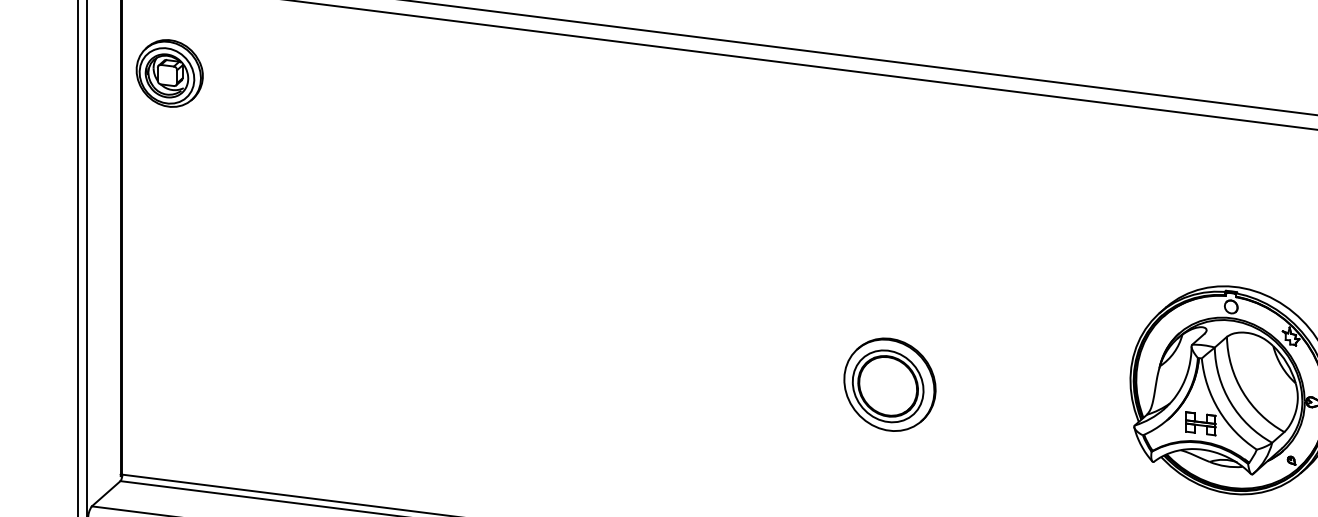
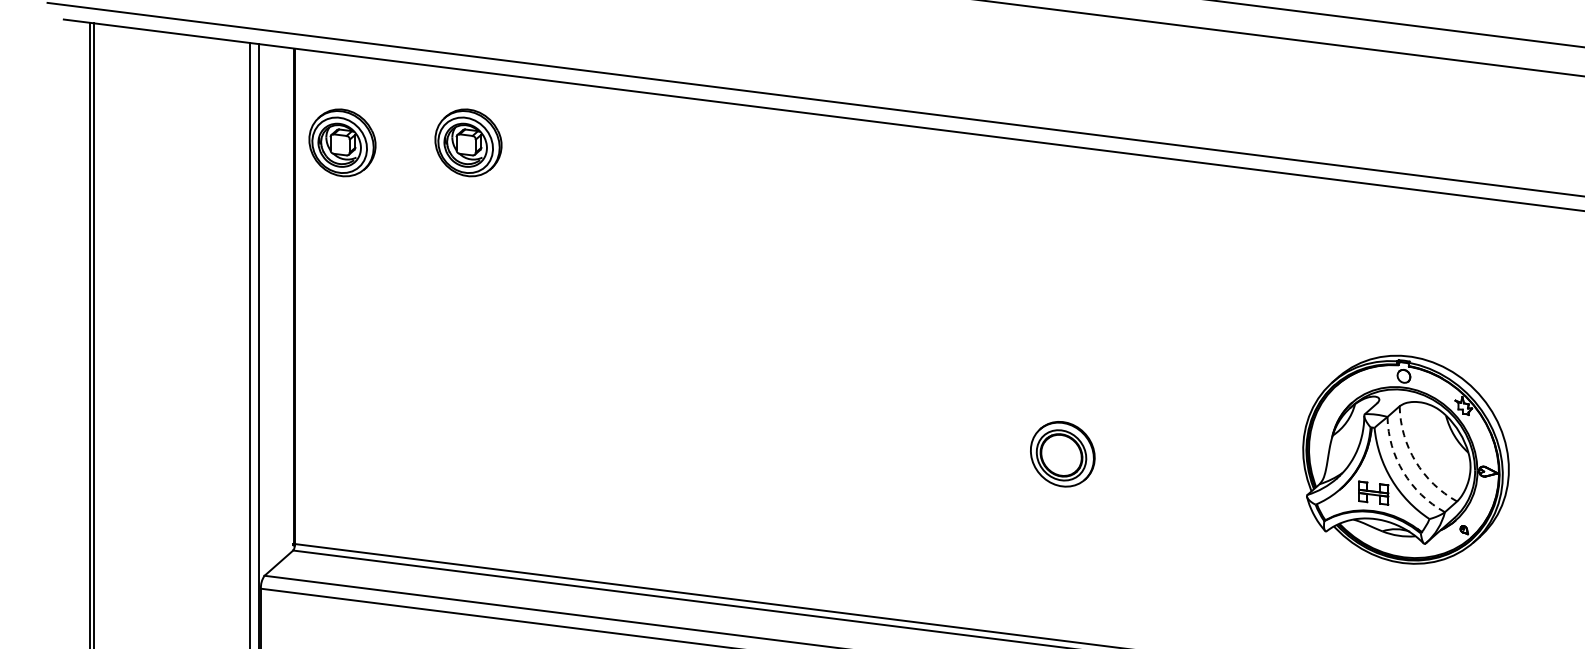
part: (295, 73) -> (468, 142), added
part: (889, 385) -> (1062, 454), size x0.7
arc: (1242, 392) -> (1415, 461), solid -> dashed
arc: (1230, 403) -> (1403, 472), solid -> dashed

